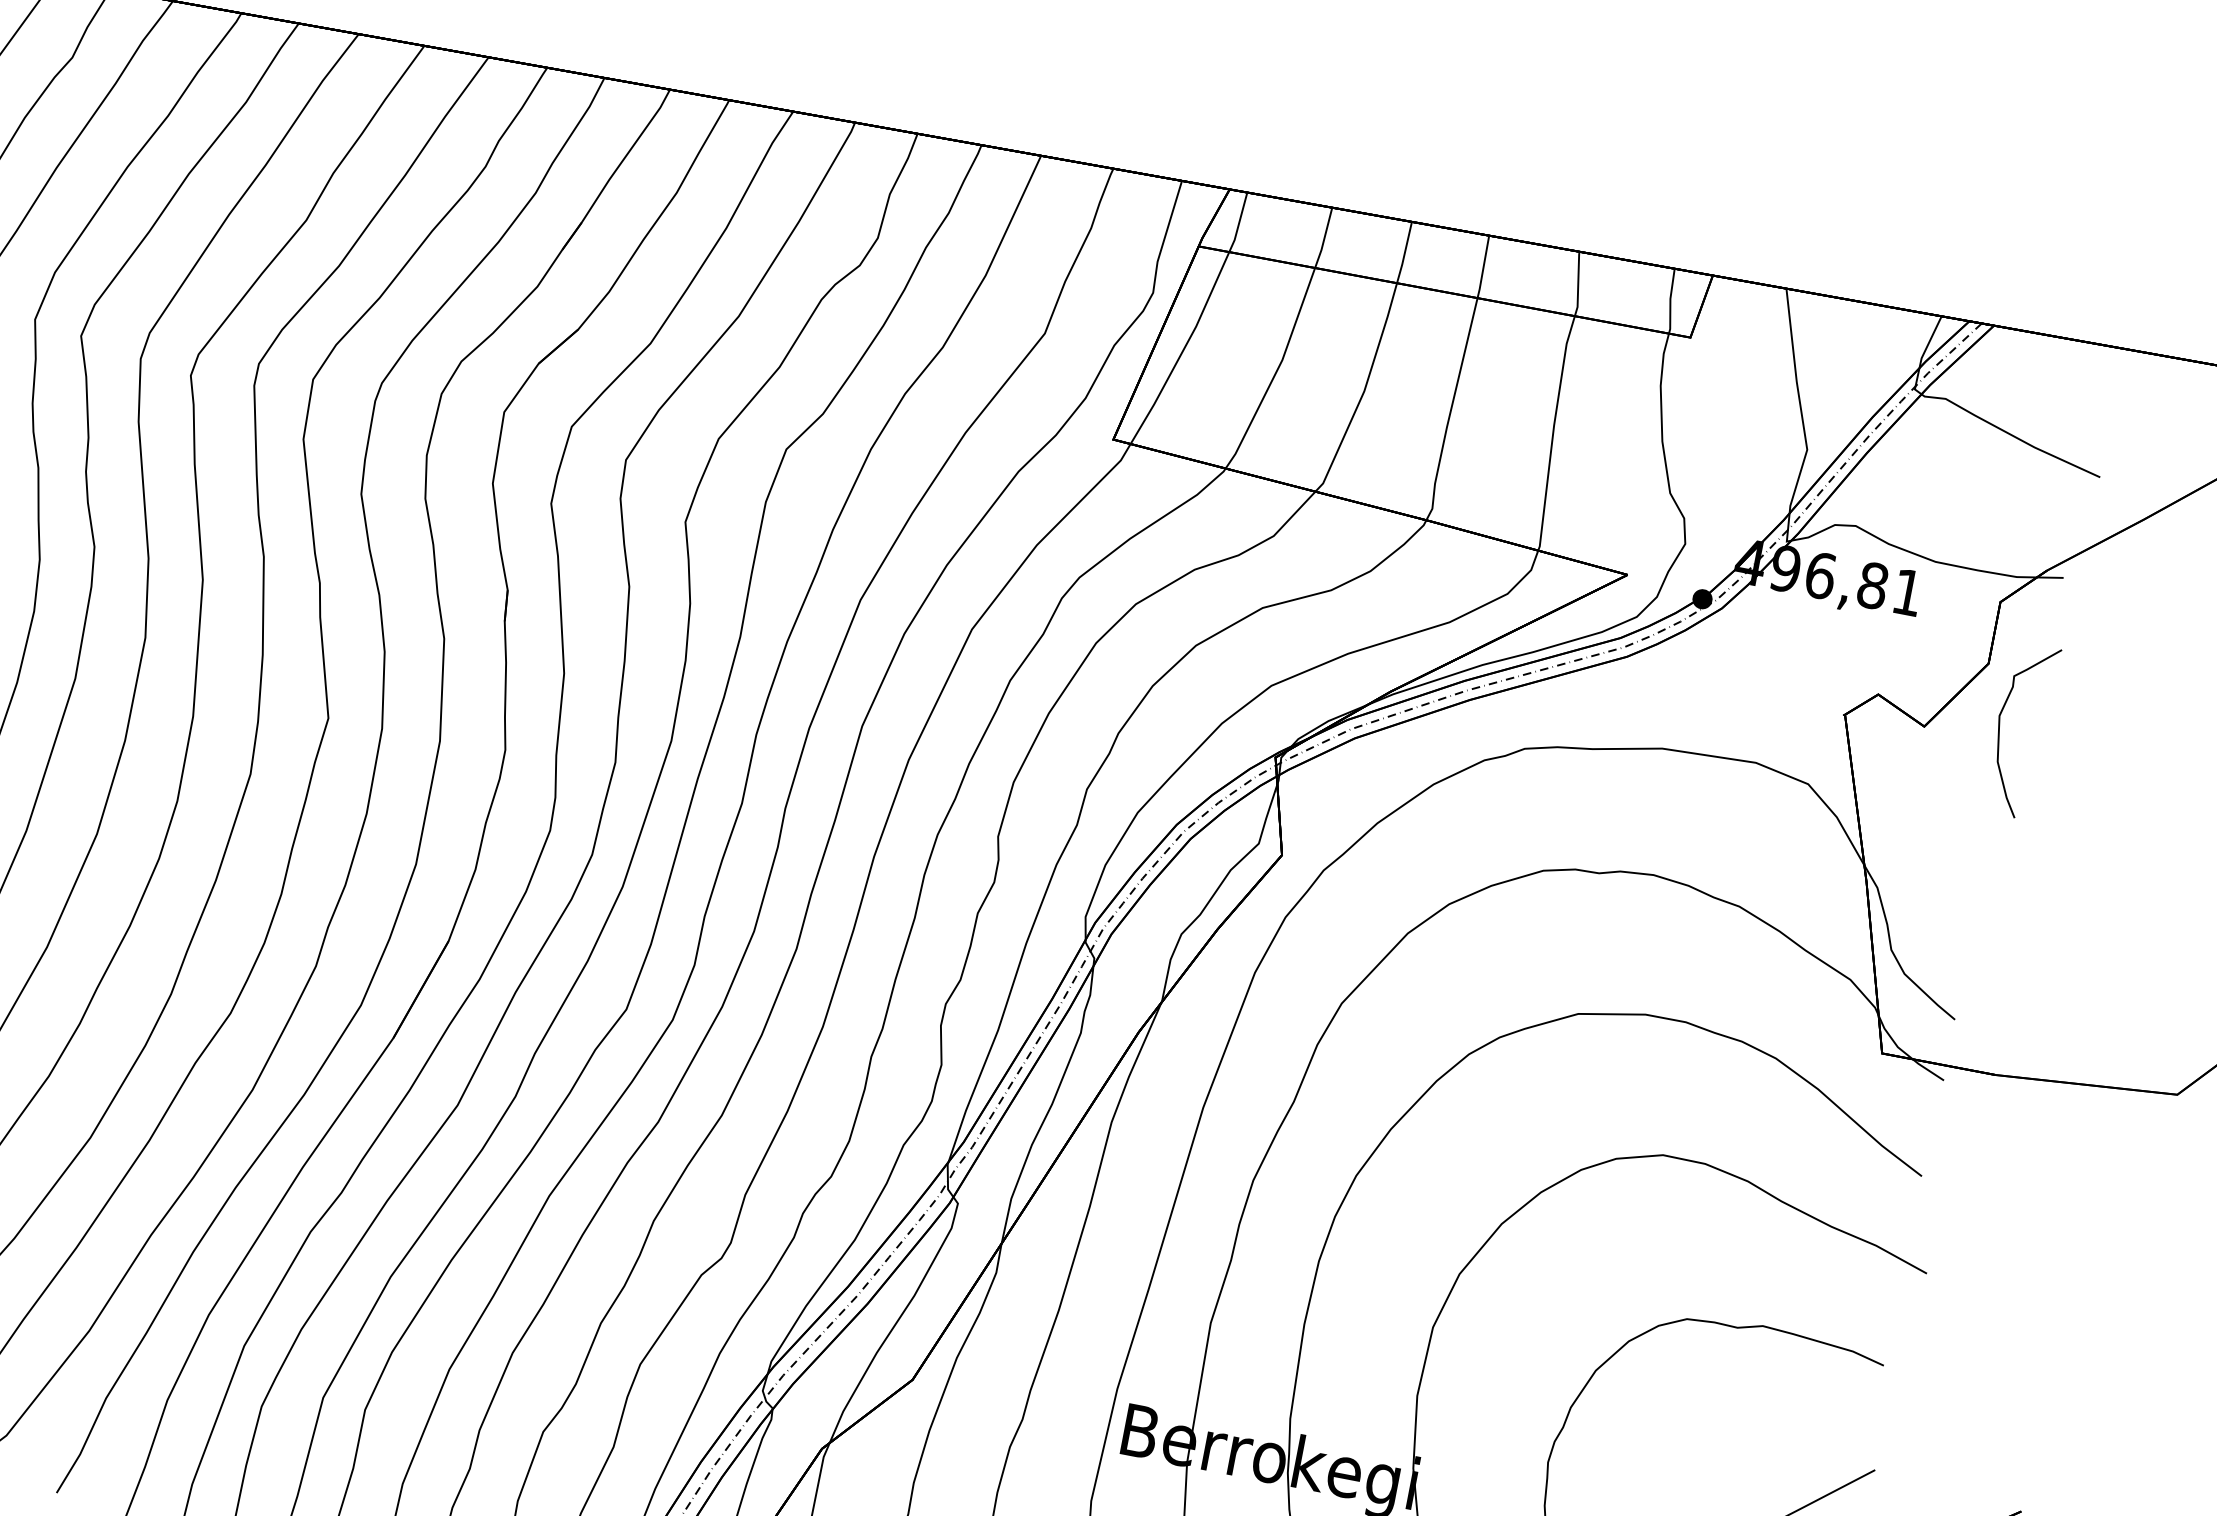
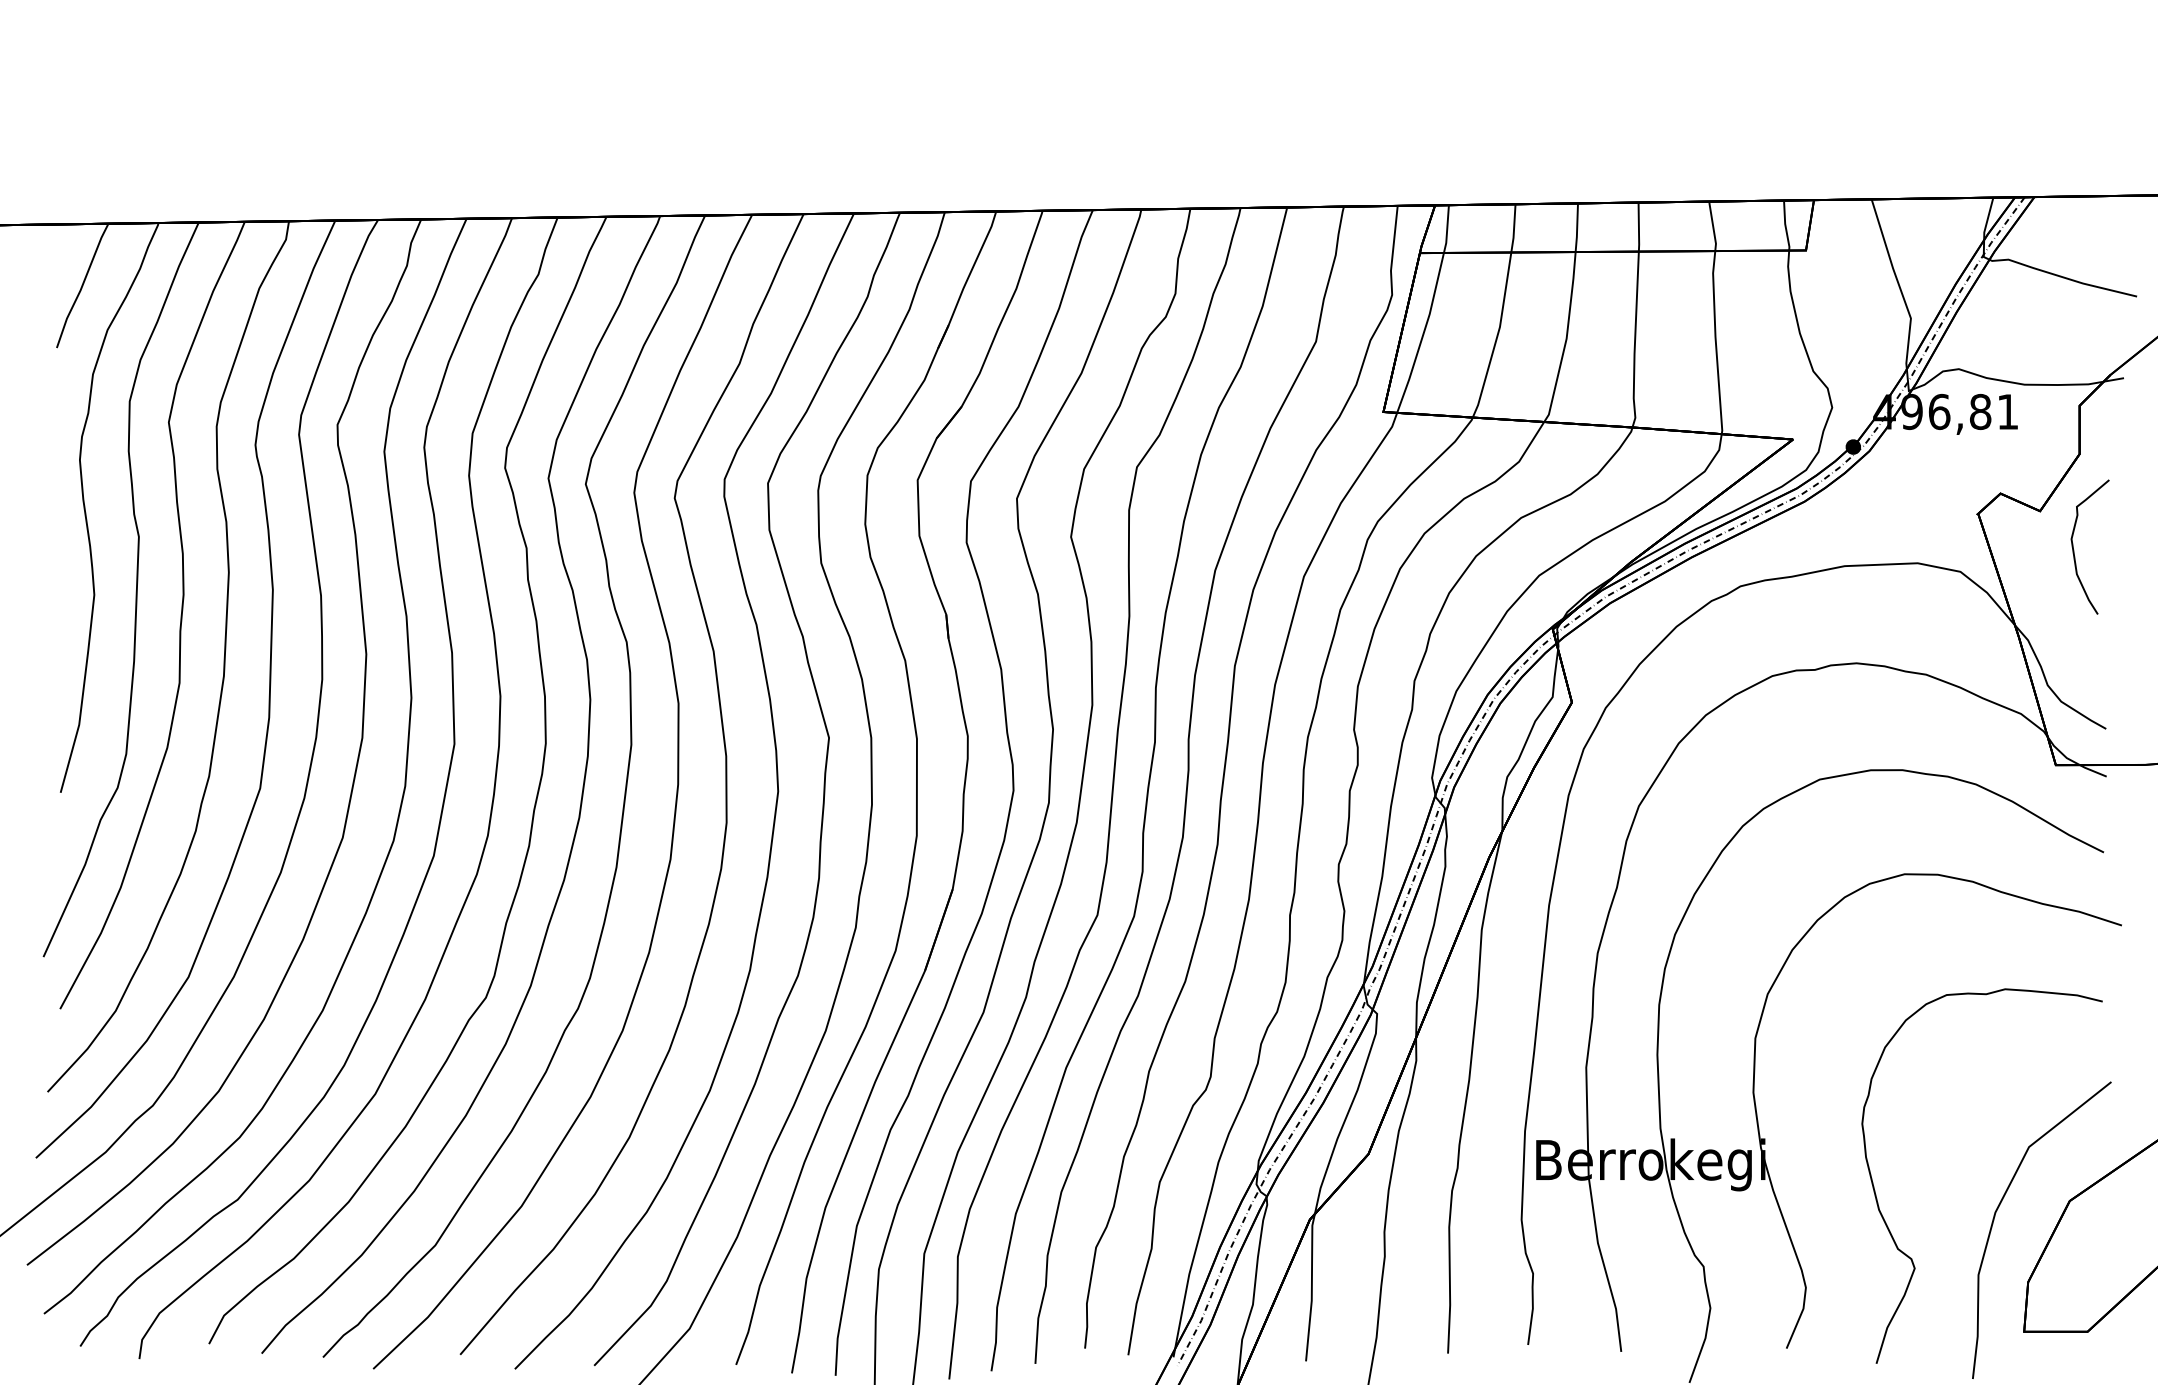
curve: (2000, 731) -> (2074, 550), moved

